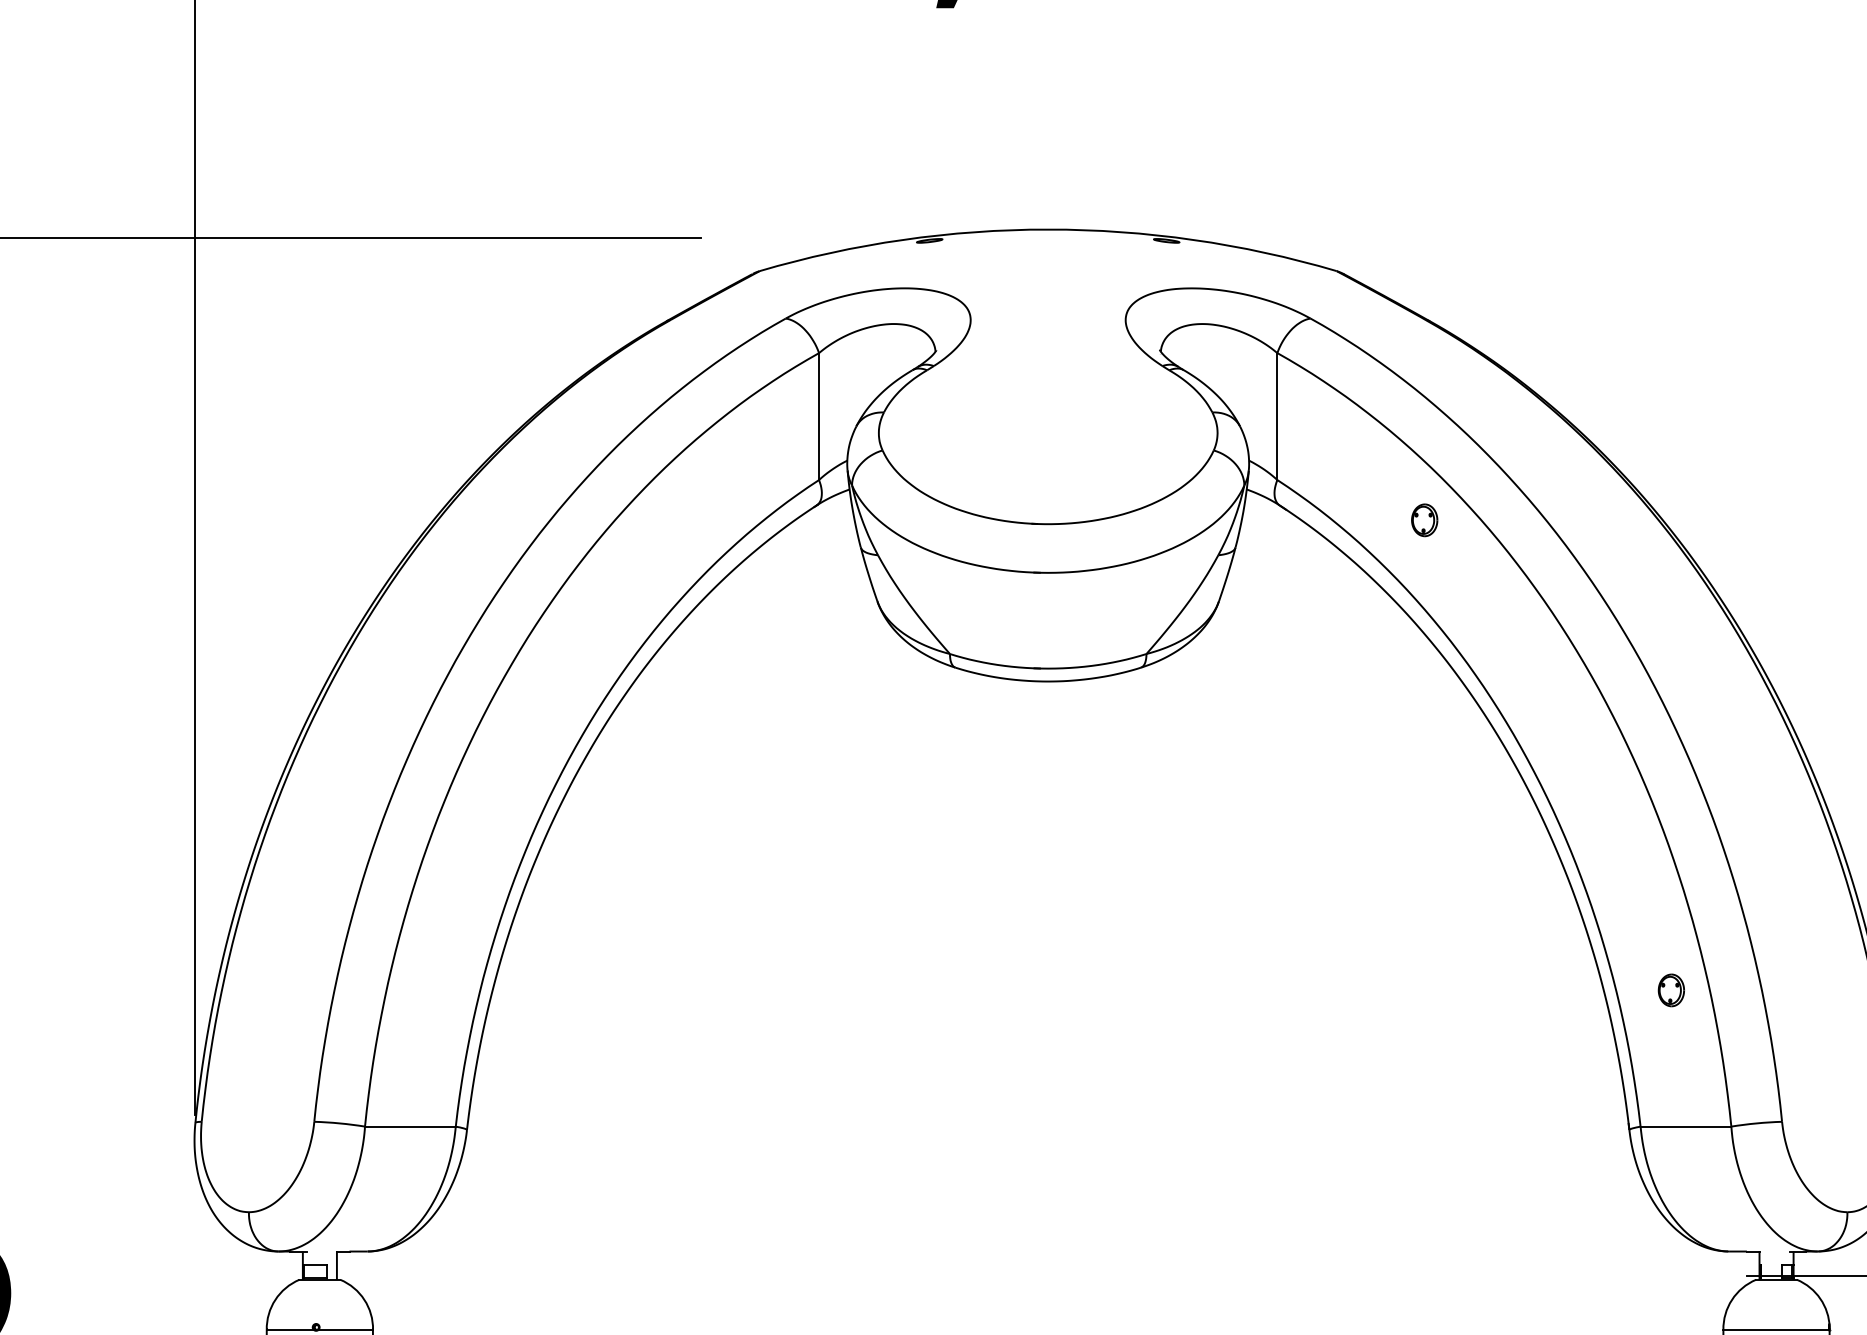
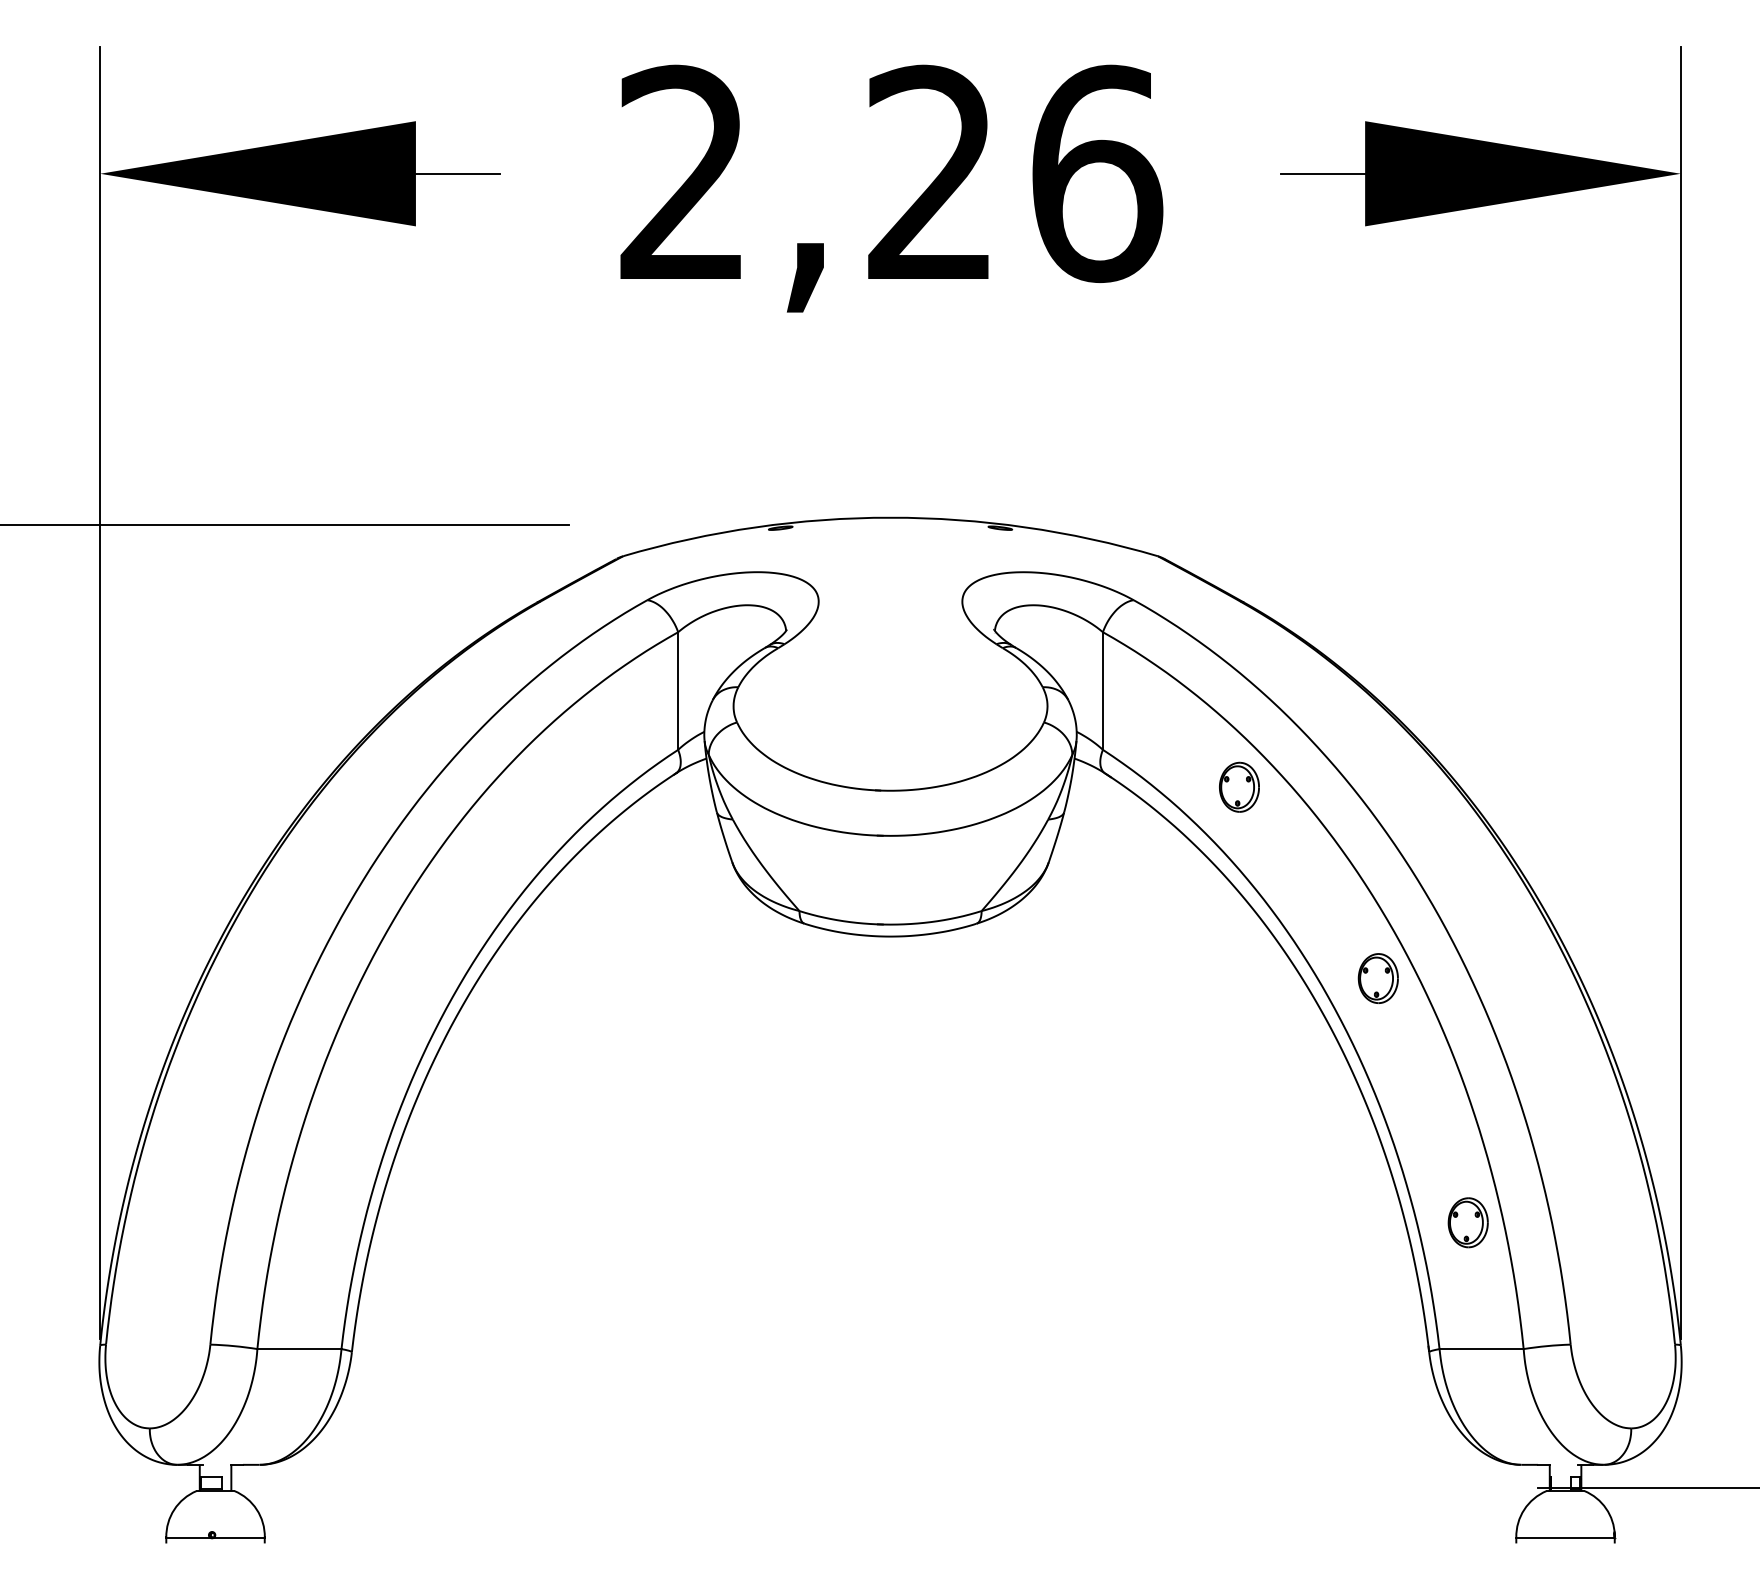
part: (1424, 519) -> (1239, 786), size x1.67
part: (1573, 726) -> (1377, 978), added
part: (1670, 990) -> (1467, 1222), size x1.67

